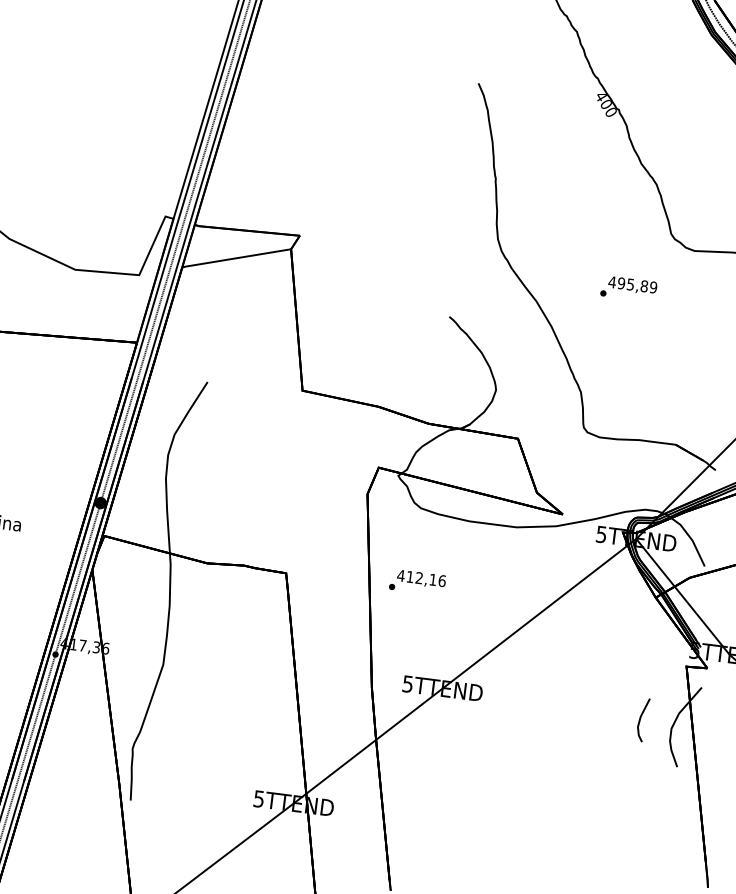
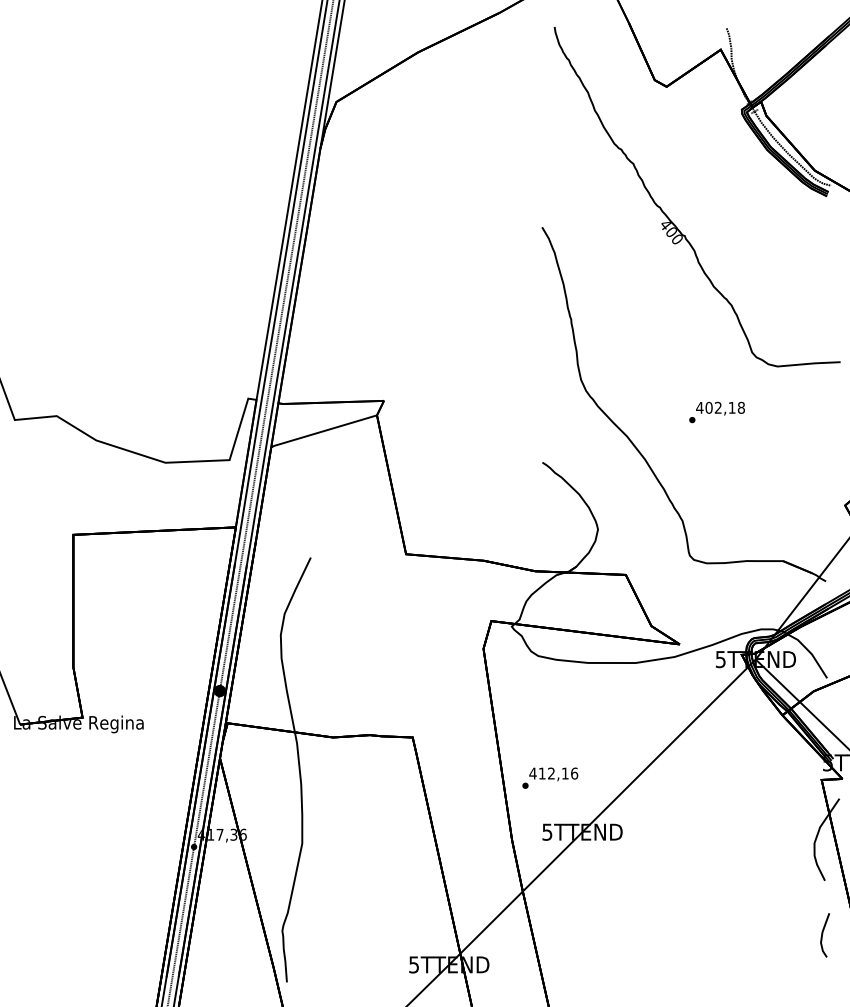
text: (636, 285) -> (724, 407), 495,89 -> 402,18
text: (417, 581) -> (550, 777), moved
curve: (641, 719) -> (823, 934), moved

